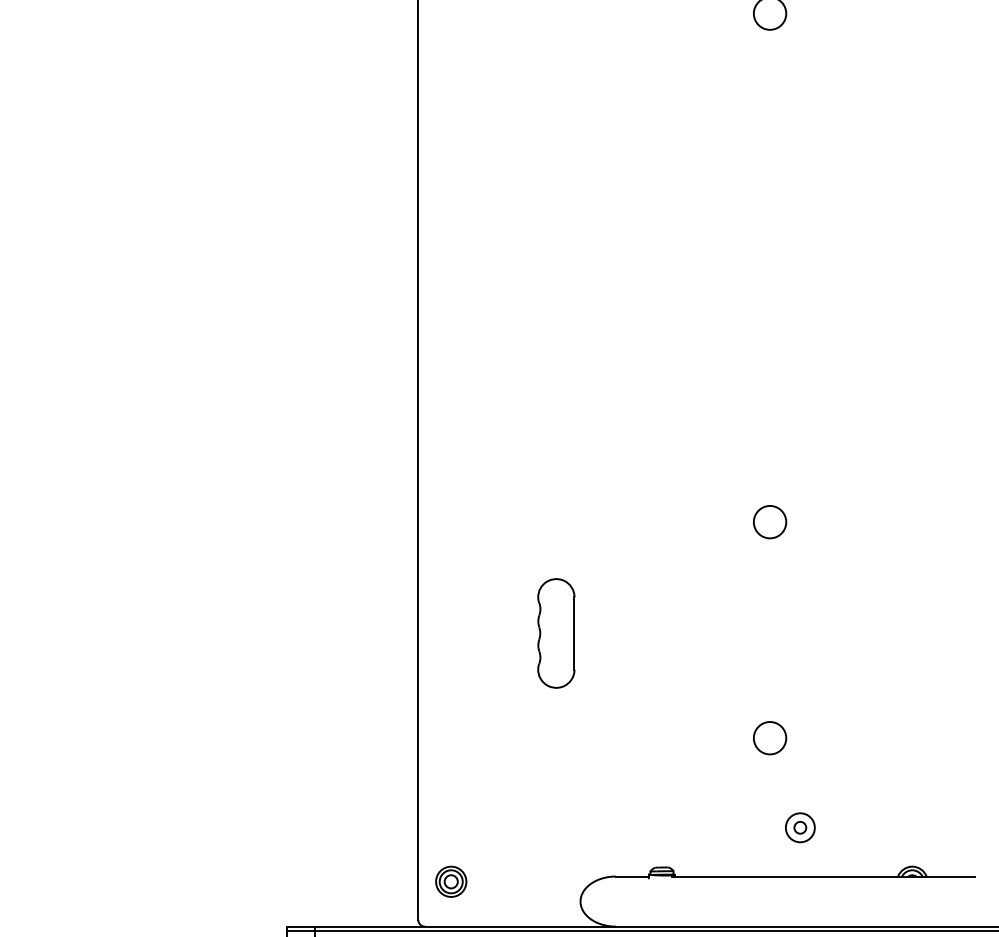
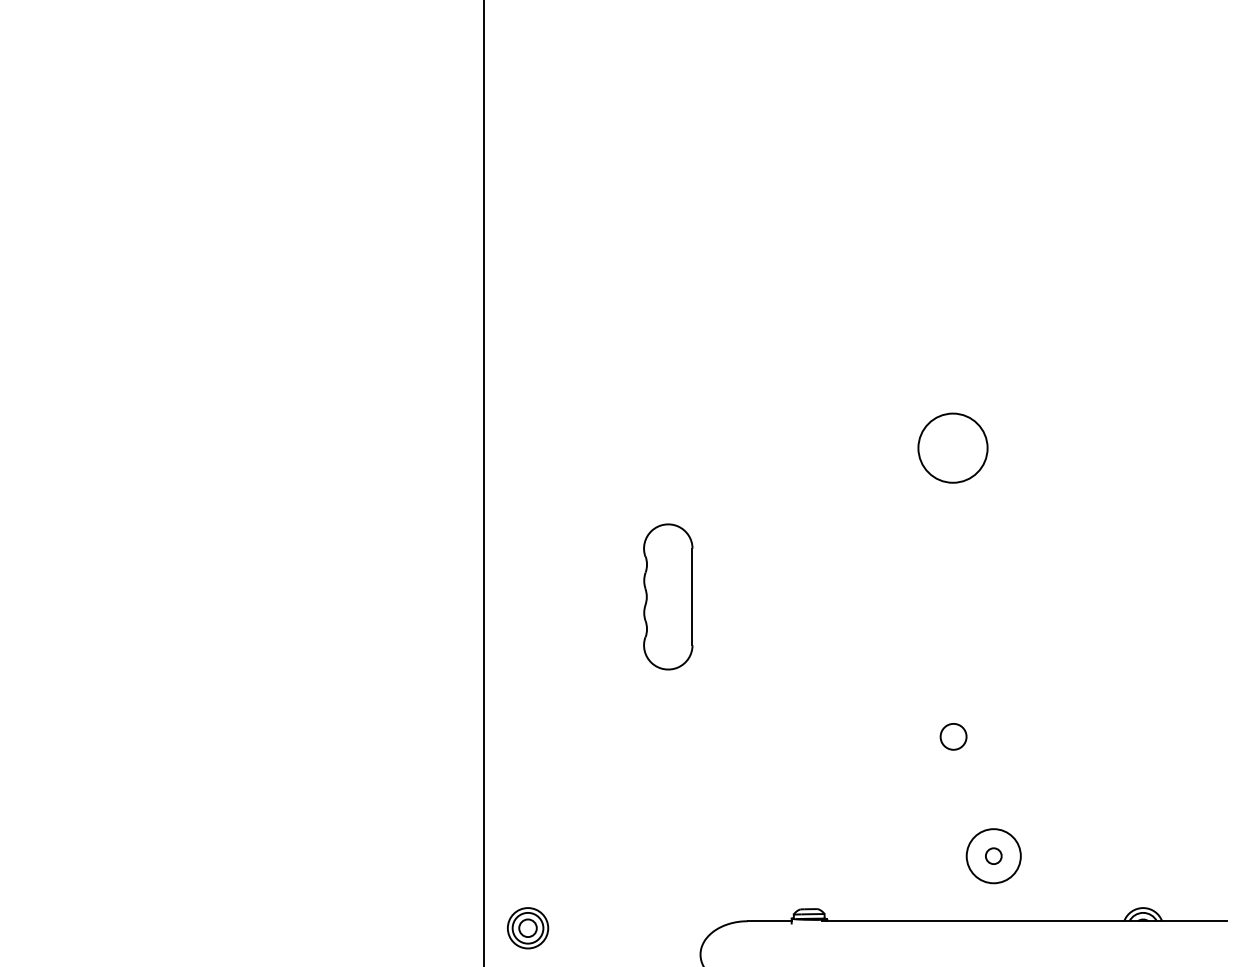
circle: (770, 522) -> (953, 448), size x1.6
circle: (770, 738) -> (953, 737), size x0.6
circle: (799, 827) -> (992, 855), size x1.4

